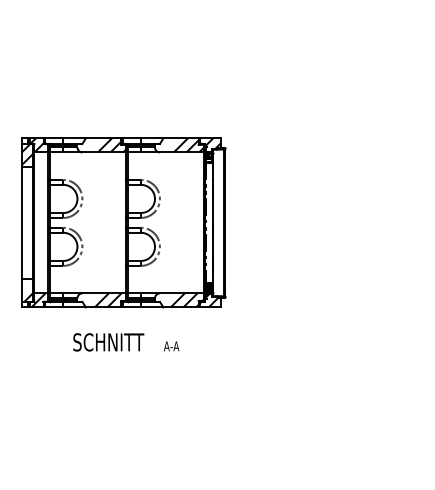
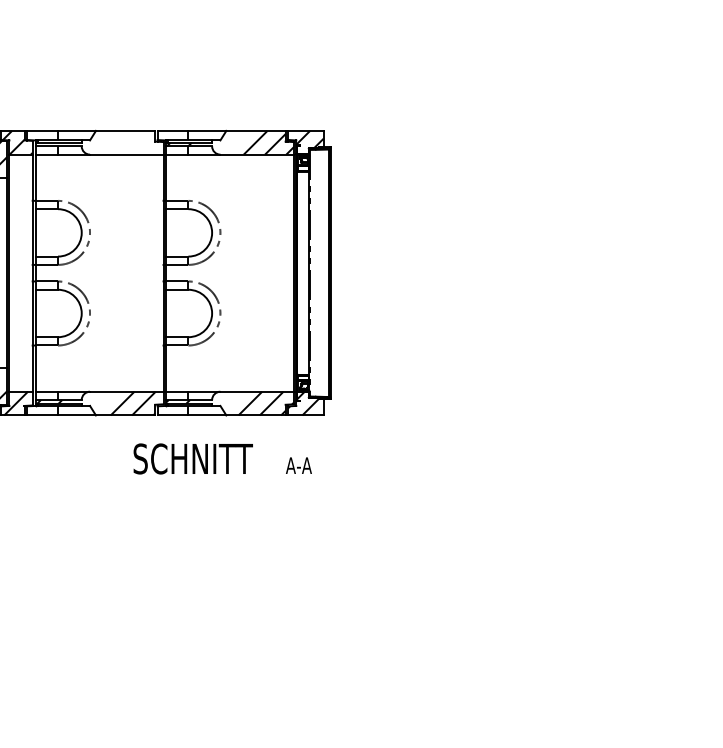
hatch: (89, 145) -> (101, 142), removed
text: (126, 342) -> (223, 459), moved

